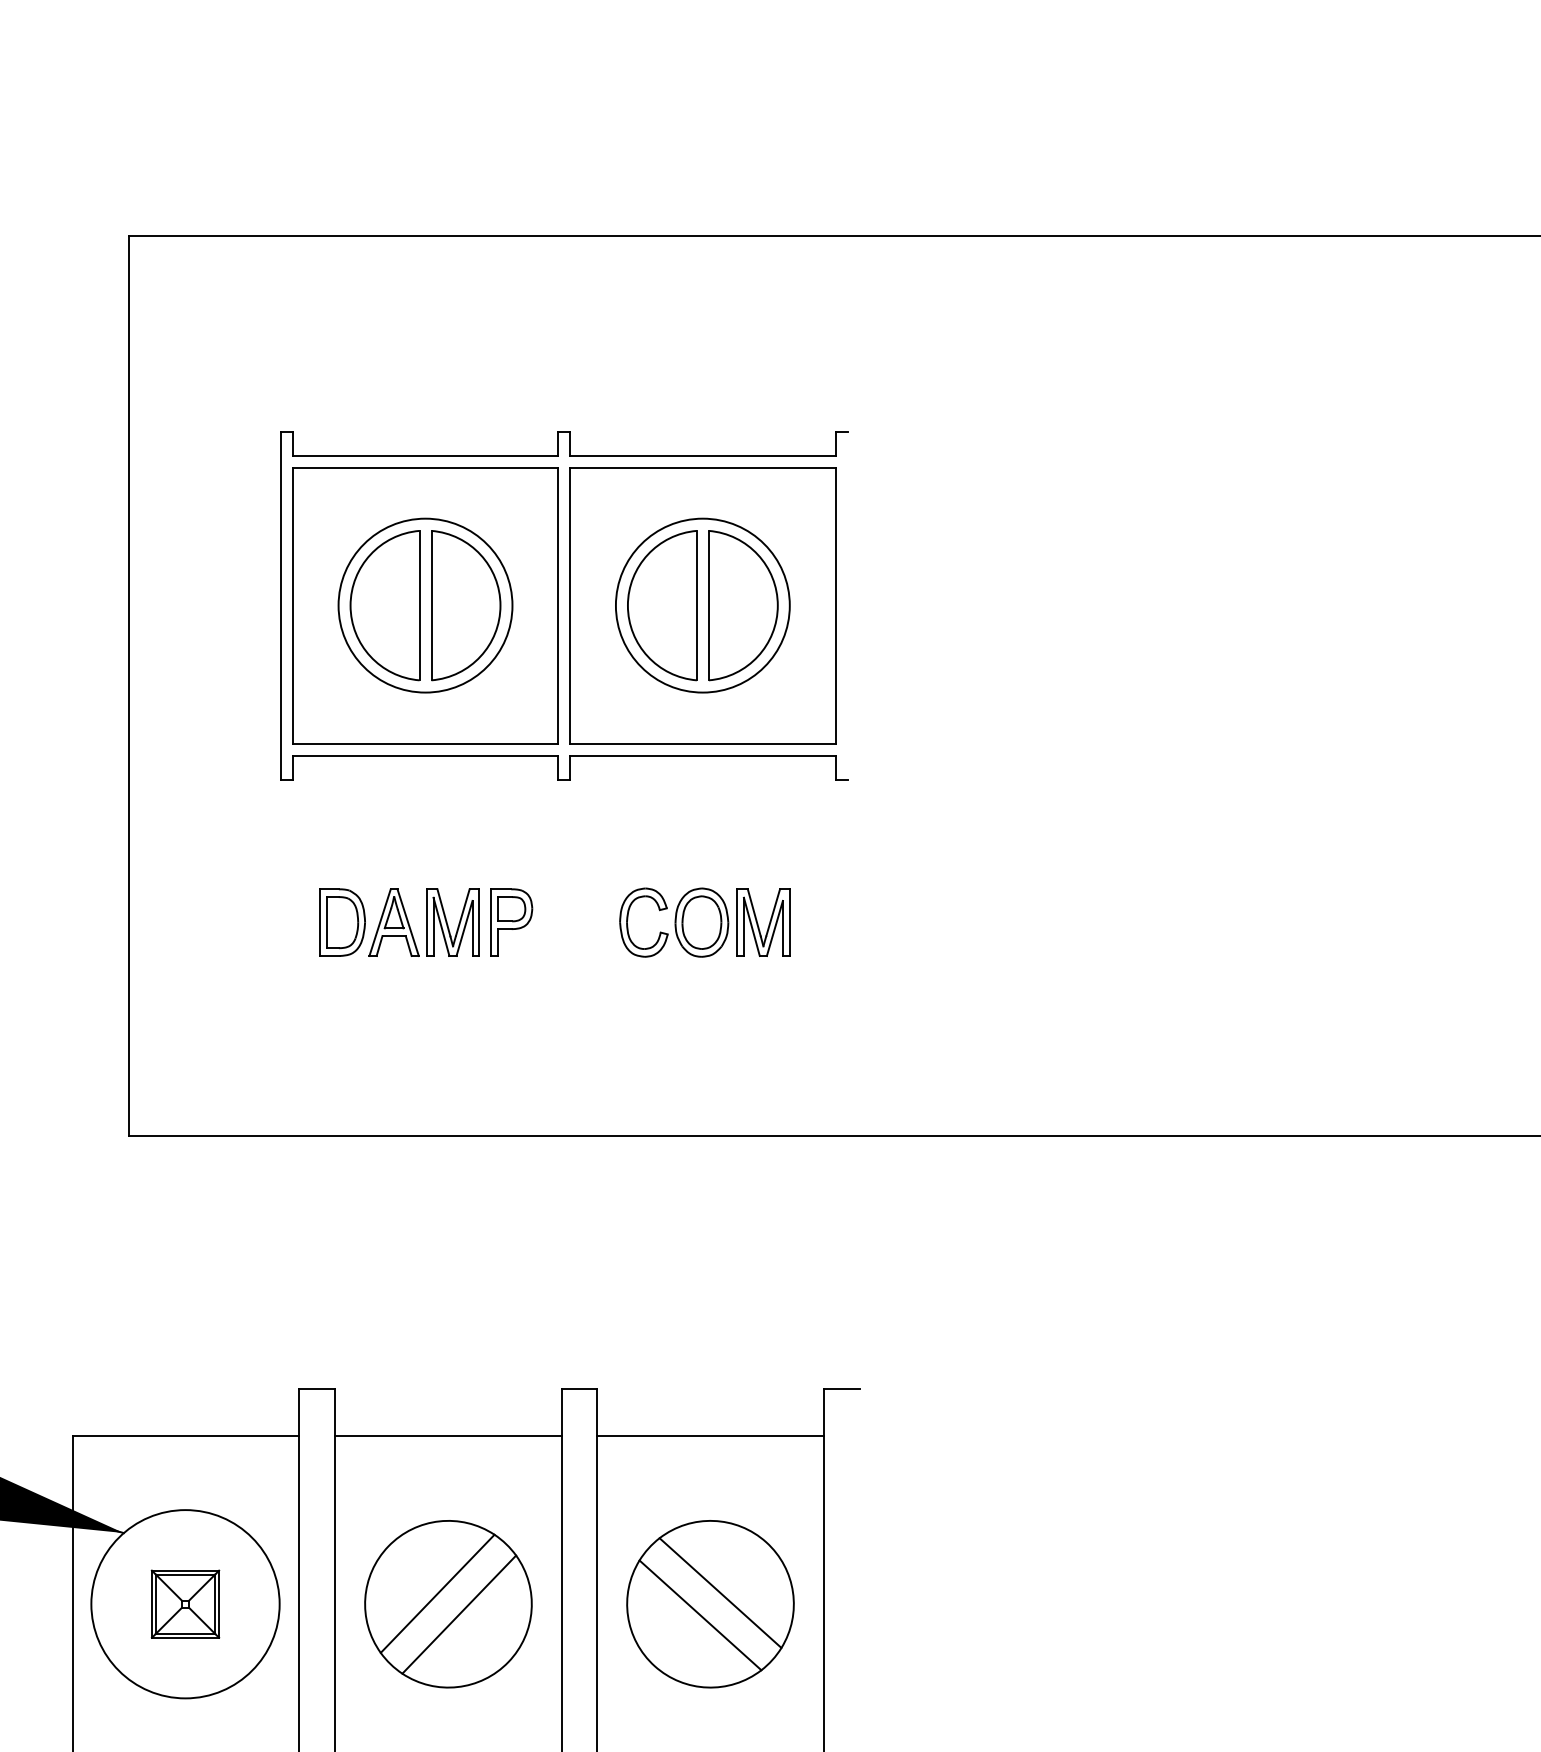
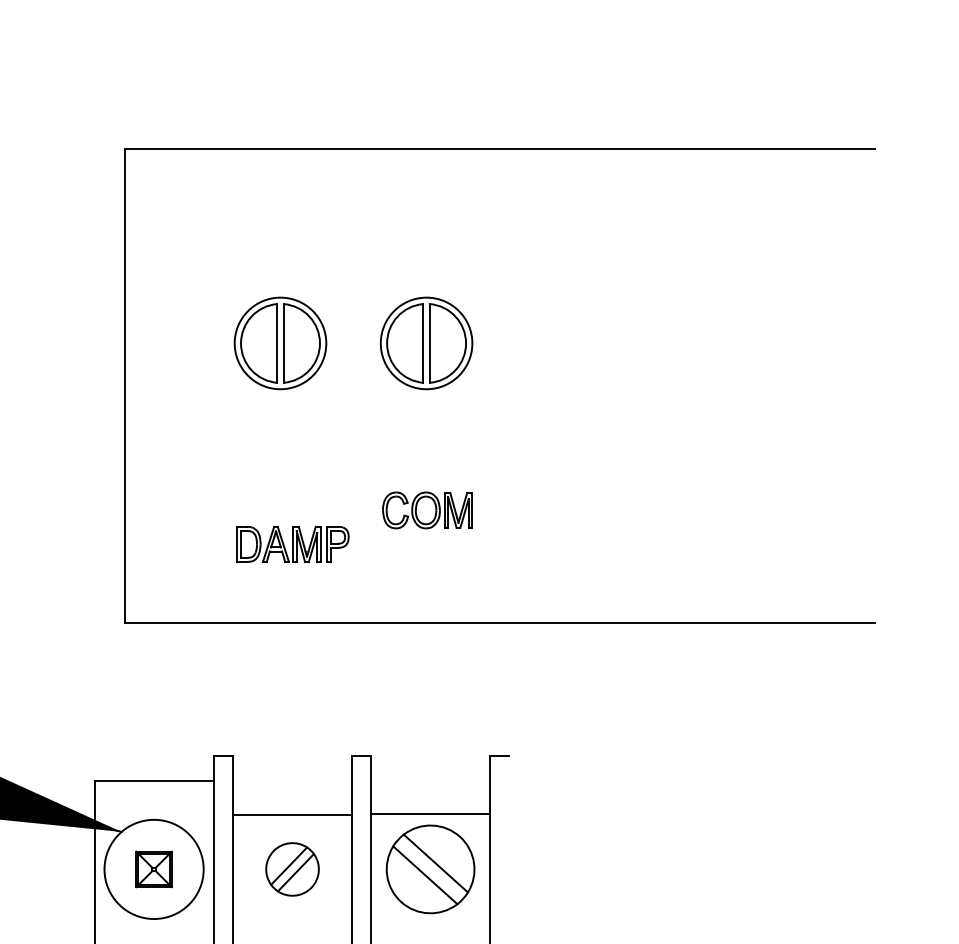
part: (564, 605) -> (353, 343), removed
part: (425, 920) -> (292, 543), moved
line: (448, 1435) -> (292, 814), moved
line: (710, 1435) -> (430, 813), moved
part: (448, 1604) -> (292, 869), size x0.6

